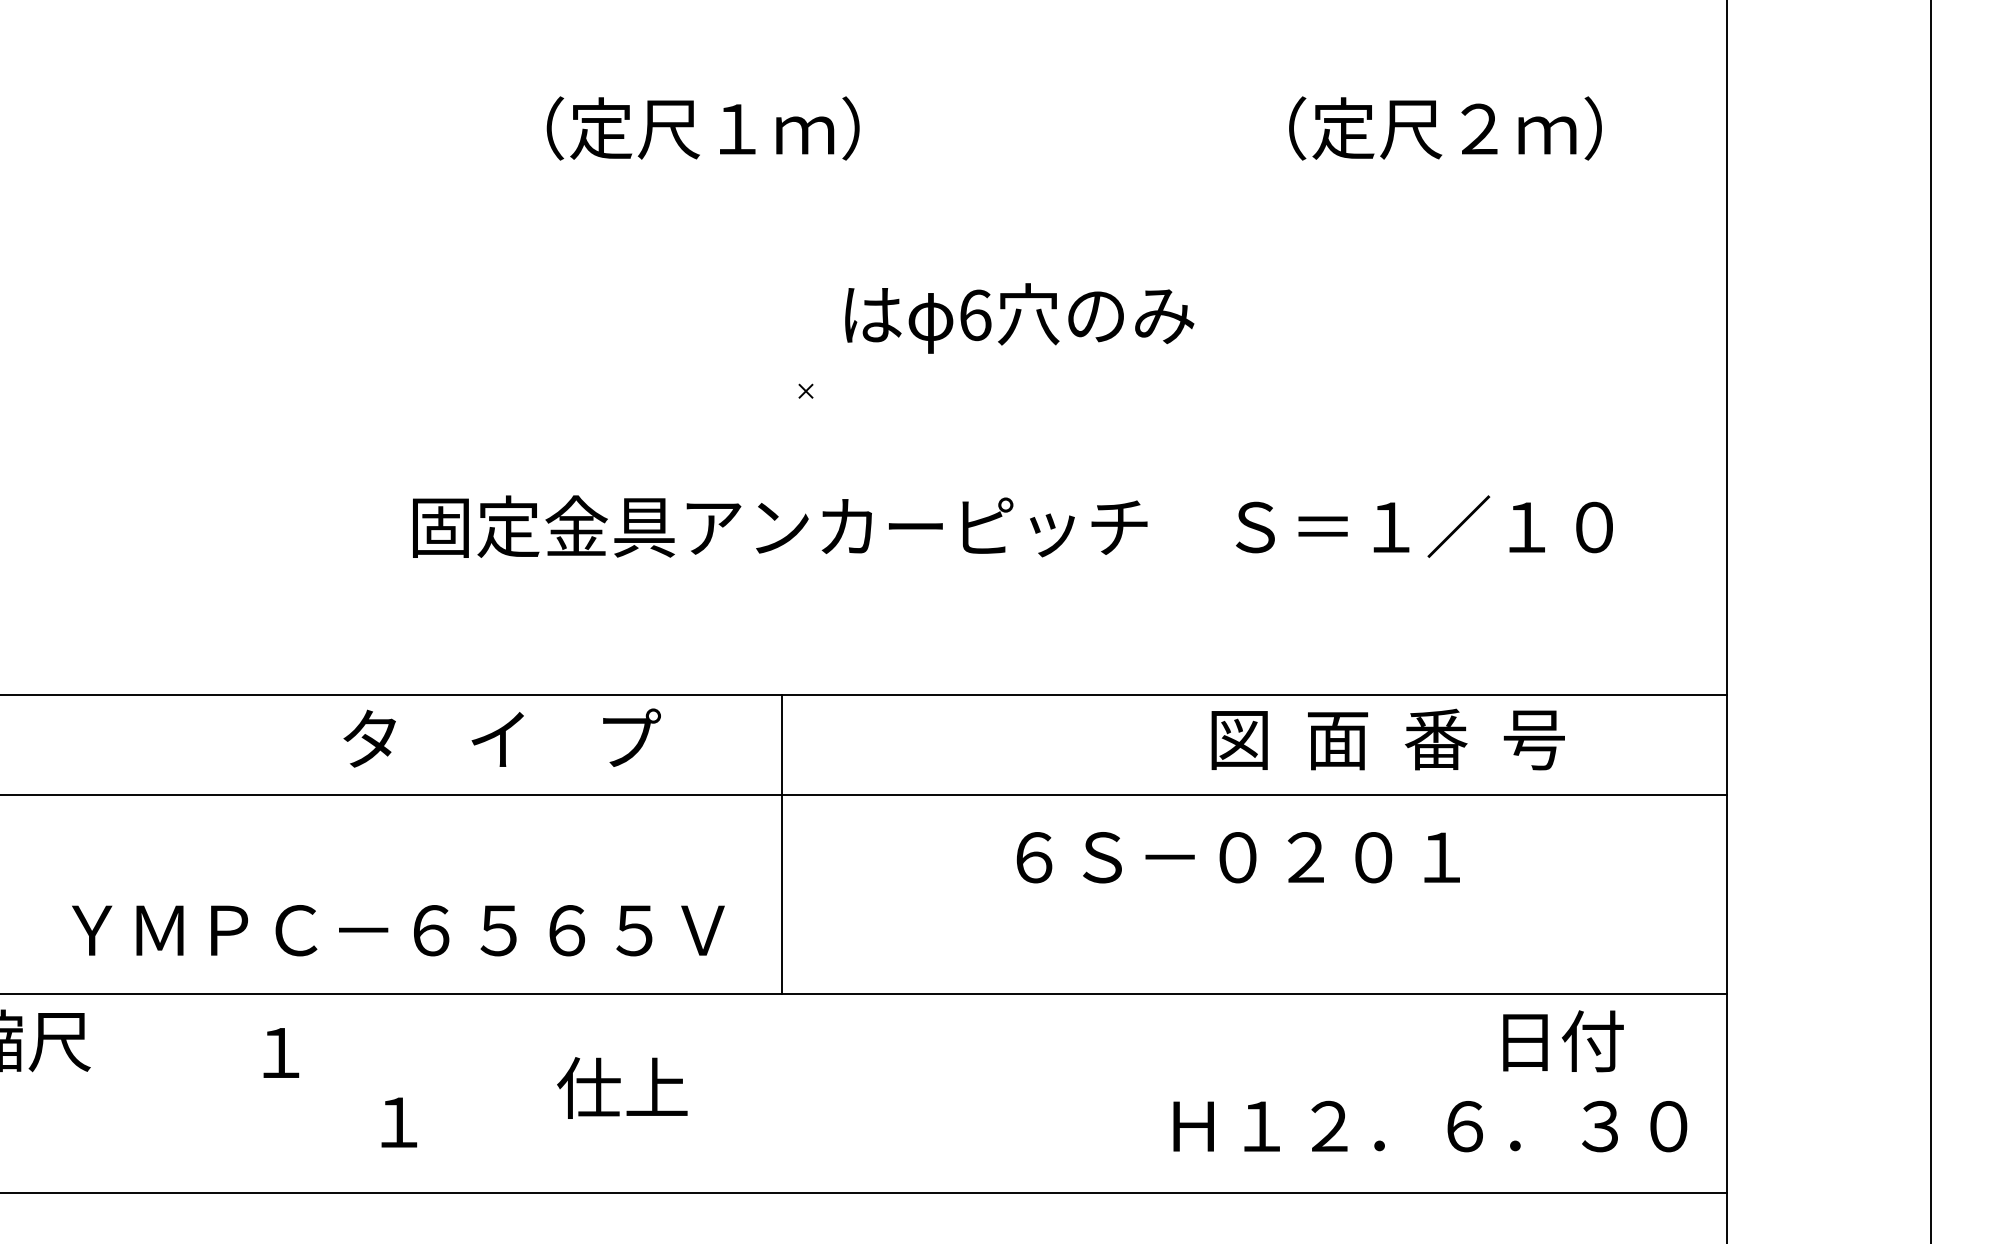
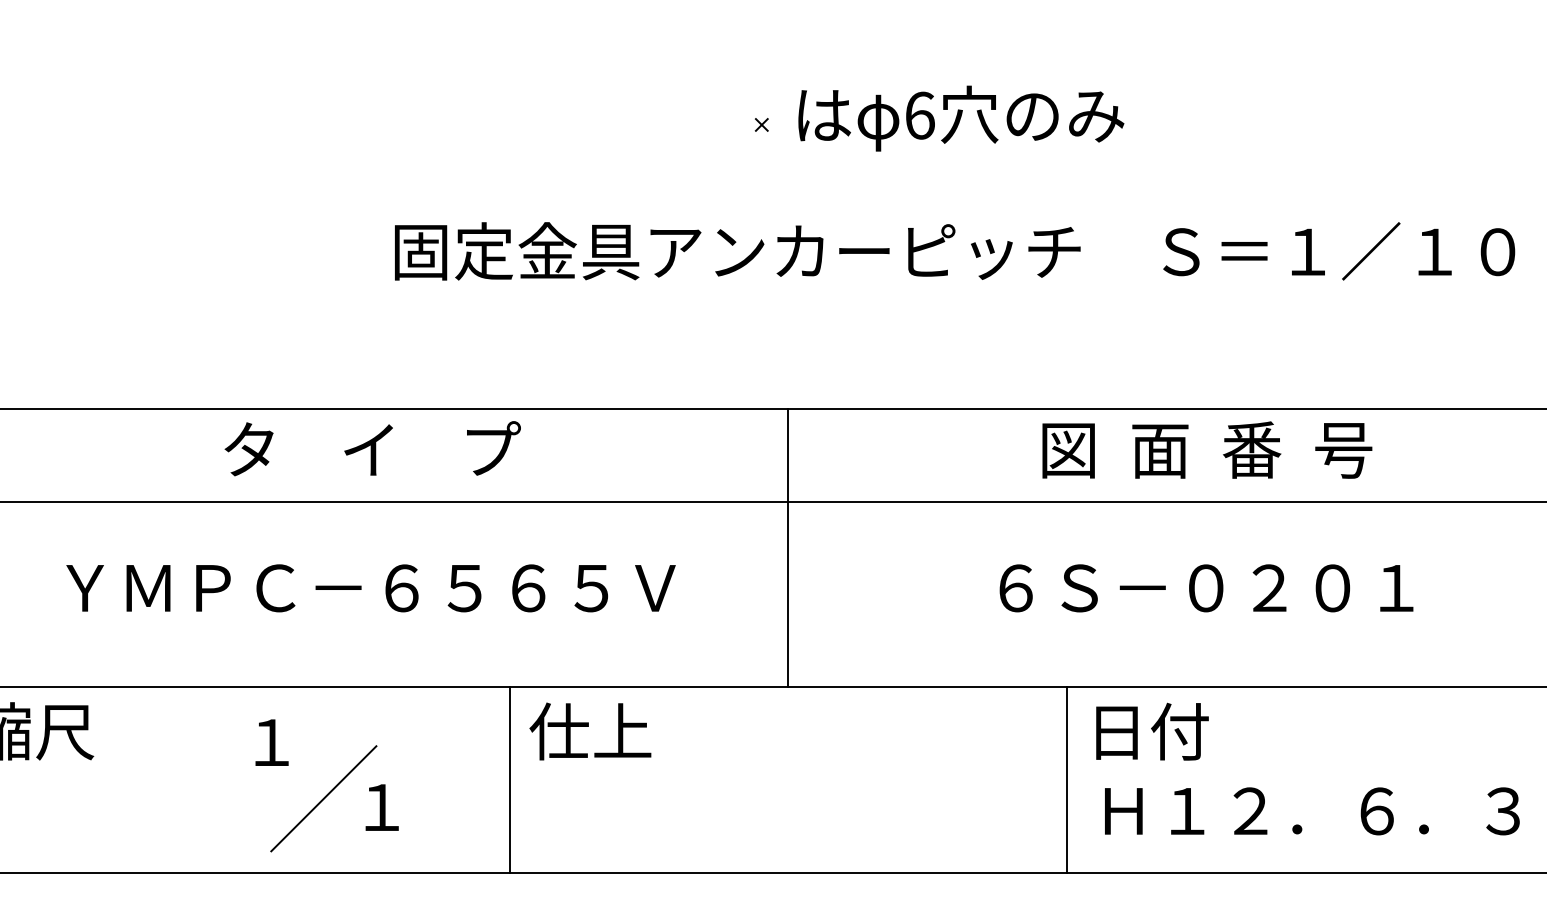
text: (1019, 318) -> (961, 118), moved
text: (501, 737) -> (372, 448), moved
text: (1387, 739) -> (1206, 450), moved
line: (782, 844) -> (788, 548), moved
text: (1237, 857) -> (1205, 588), moved
text: (398, 930) -> (371, 588), moved
text: (1563, 1041) -> (1152, 731), moved
text: (622, 1087) -> (590, 731), moved
line: (535, 1092) -> (509, 779), added
line: (1132, 1092) -> (1066, 779), added
line: (336, 1112) -> (323, 798), added

